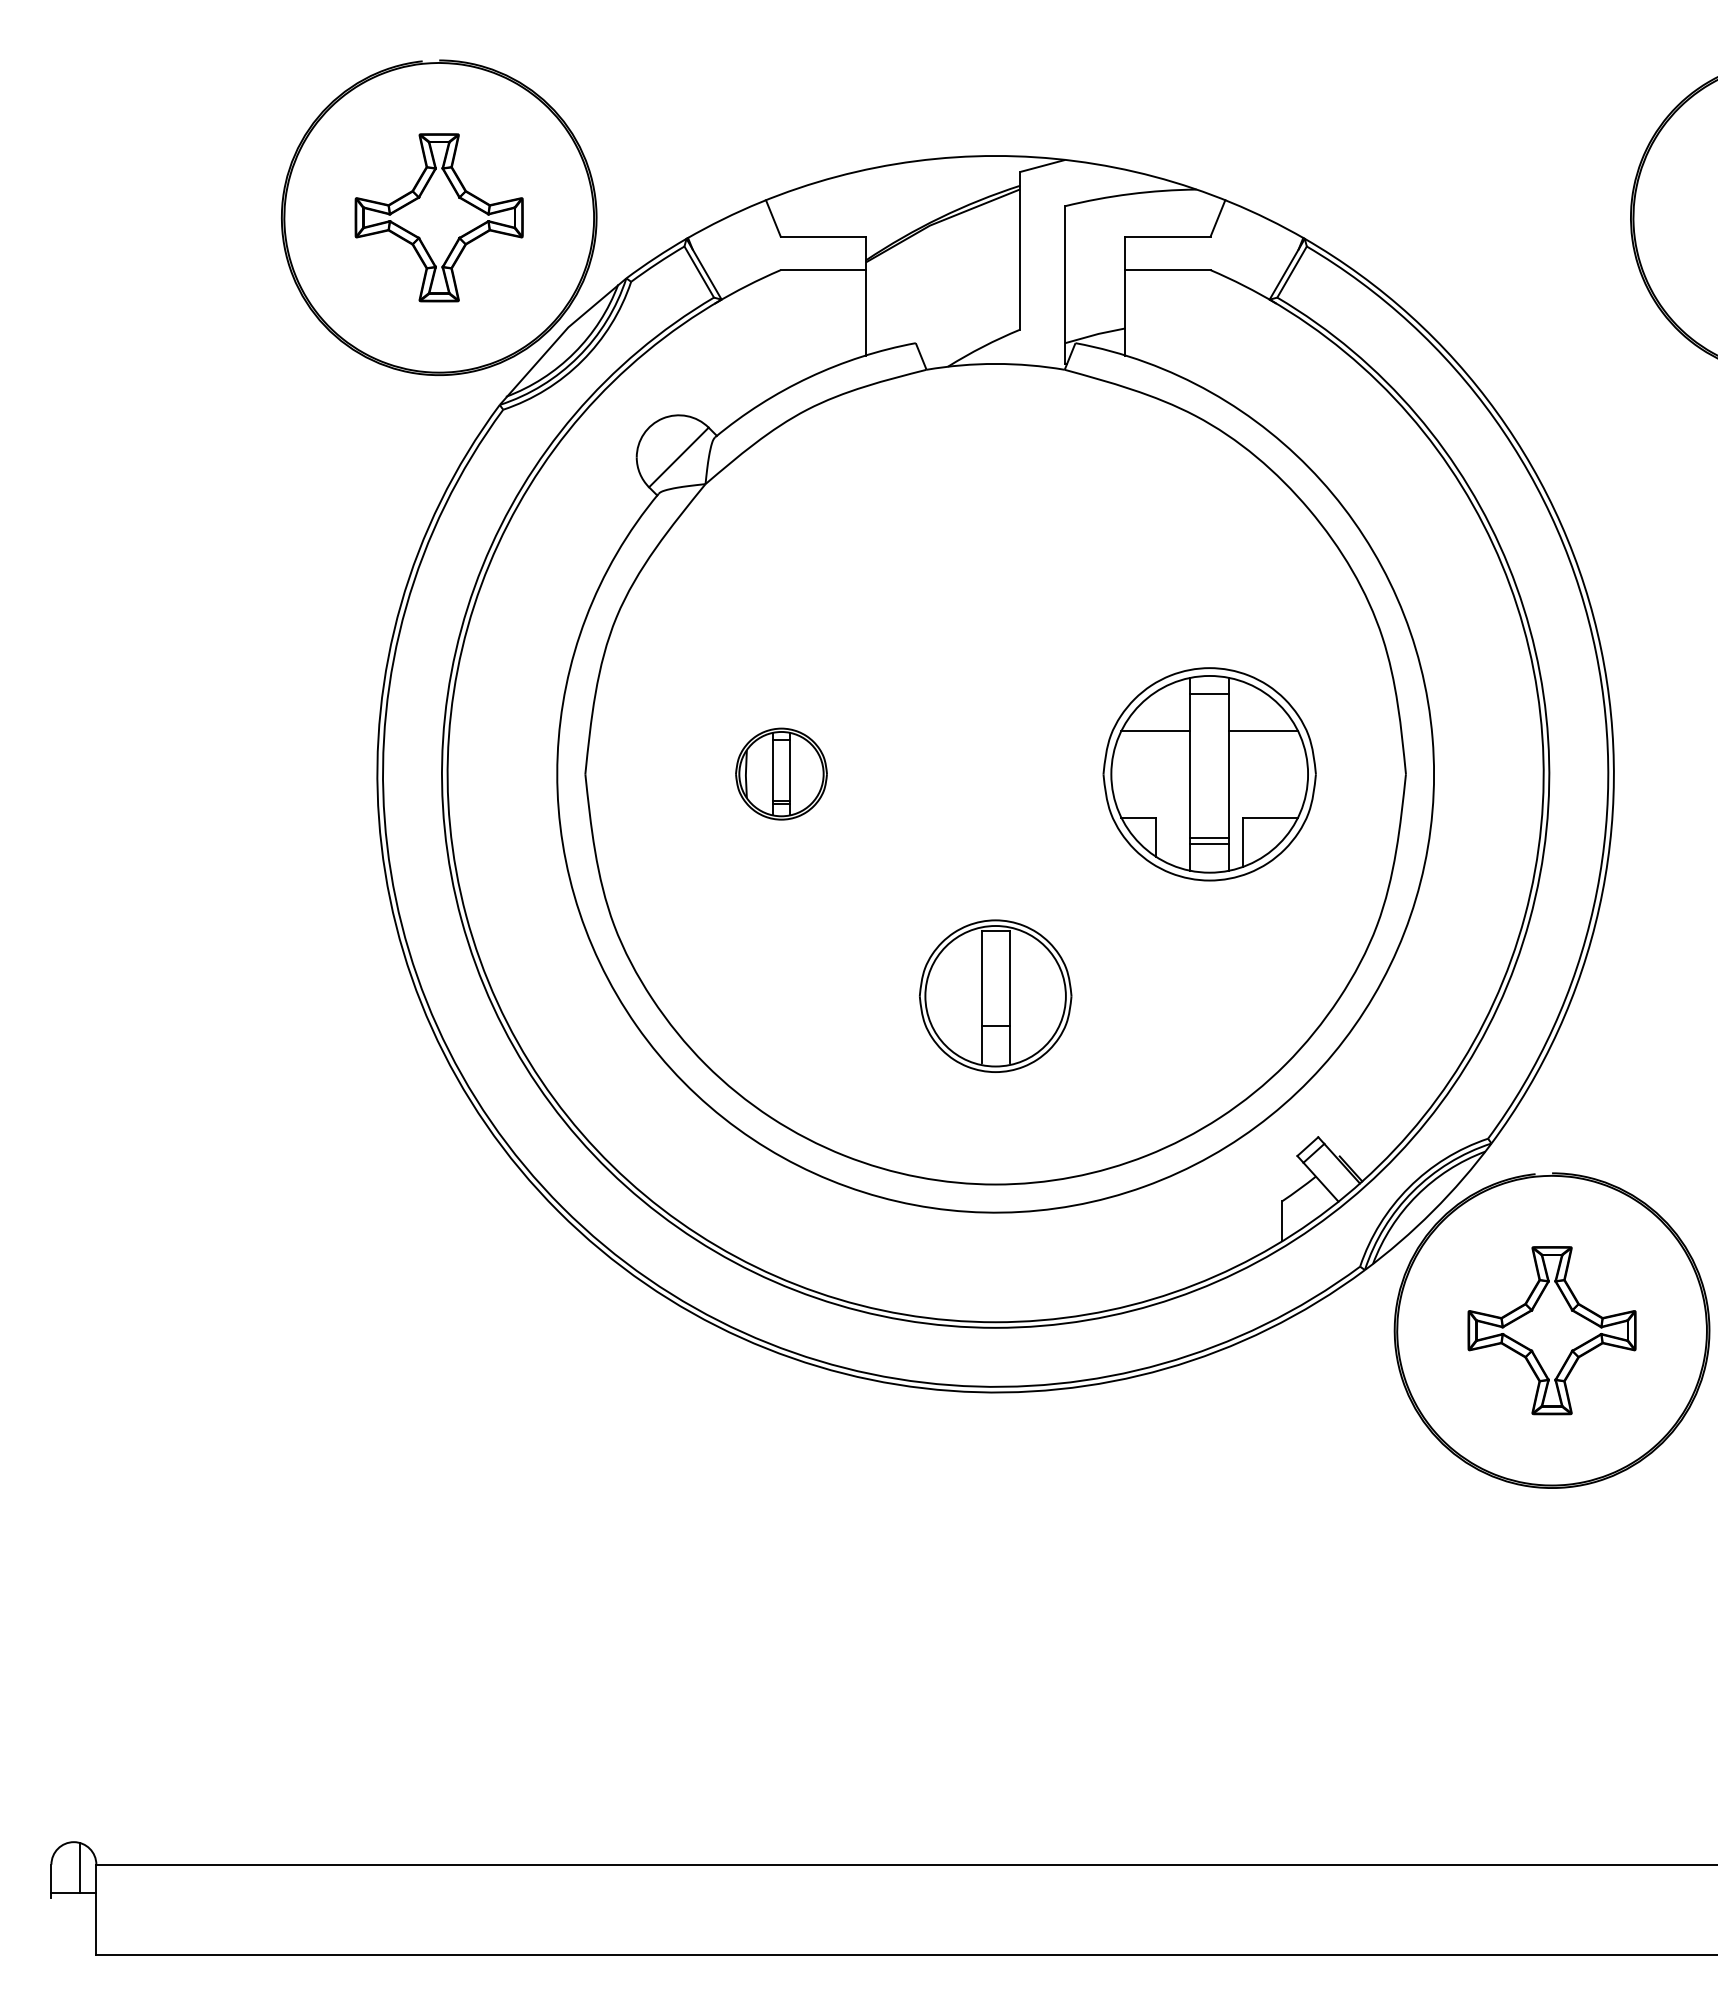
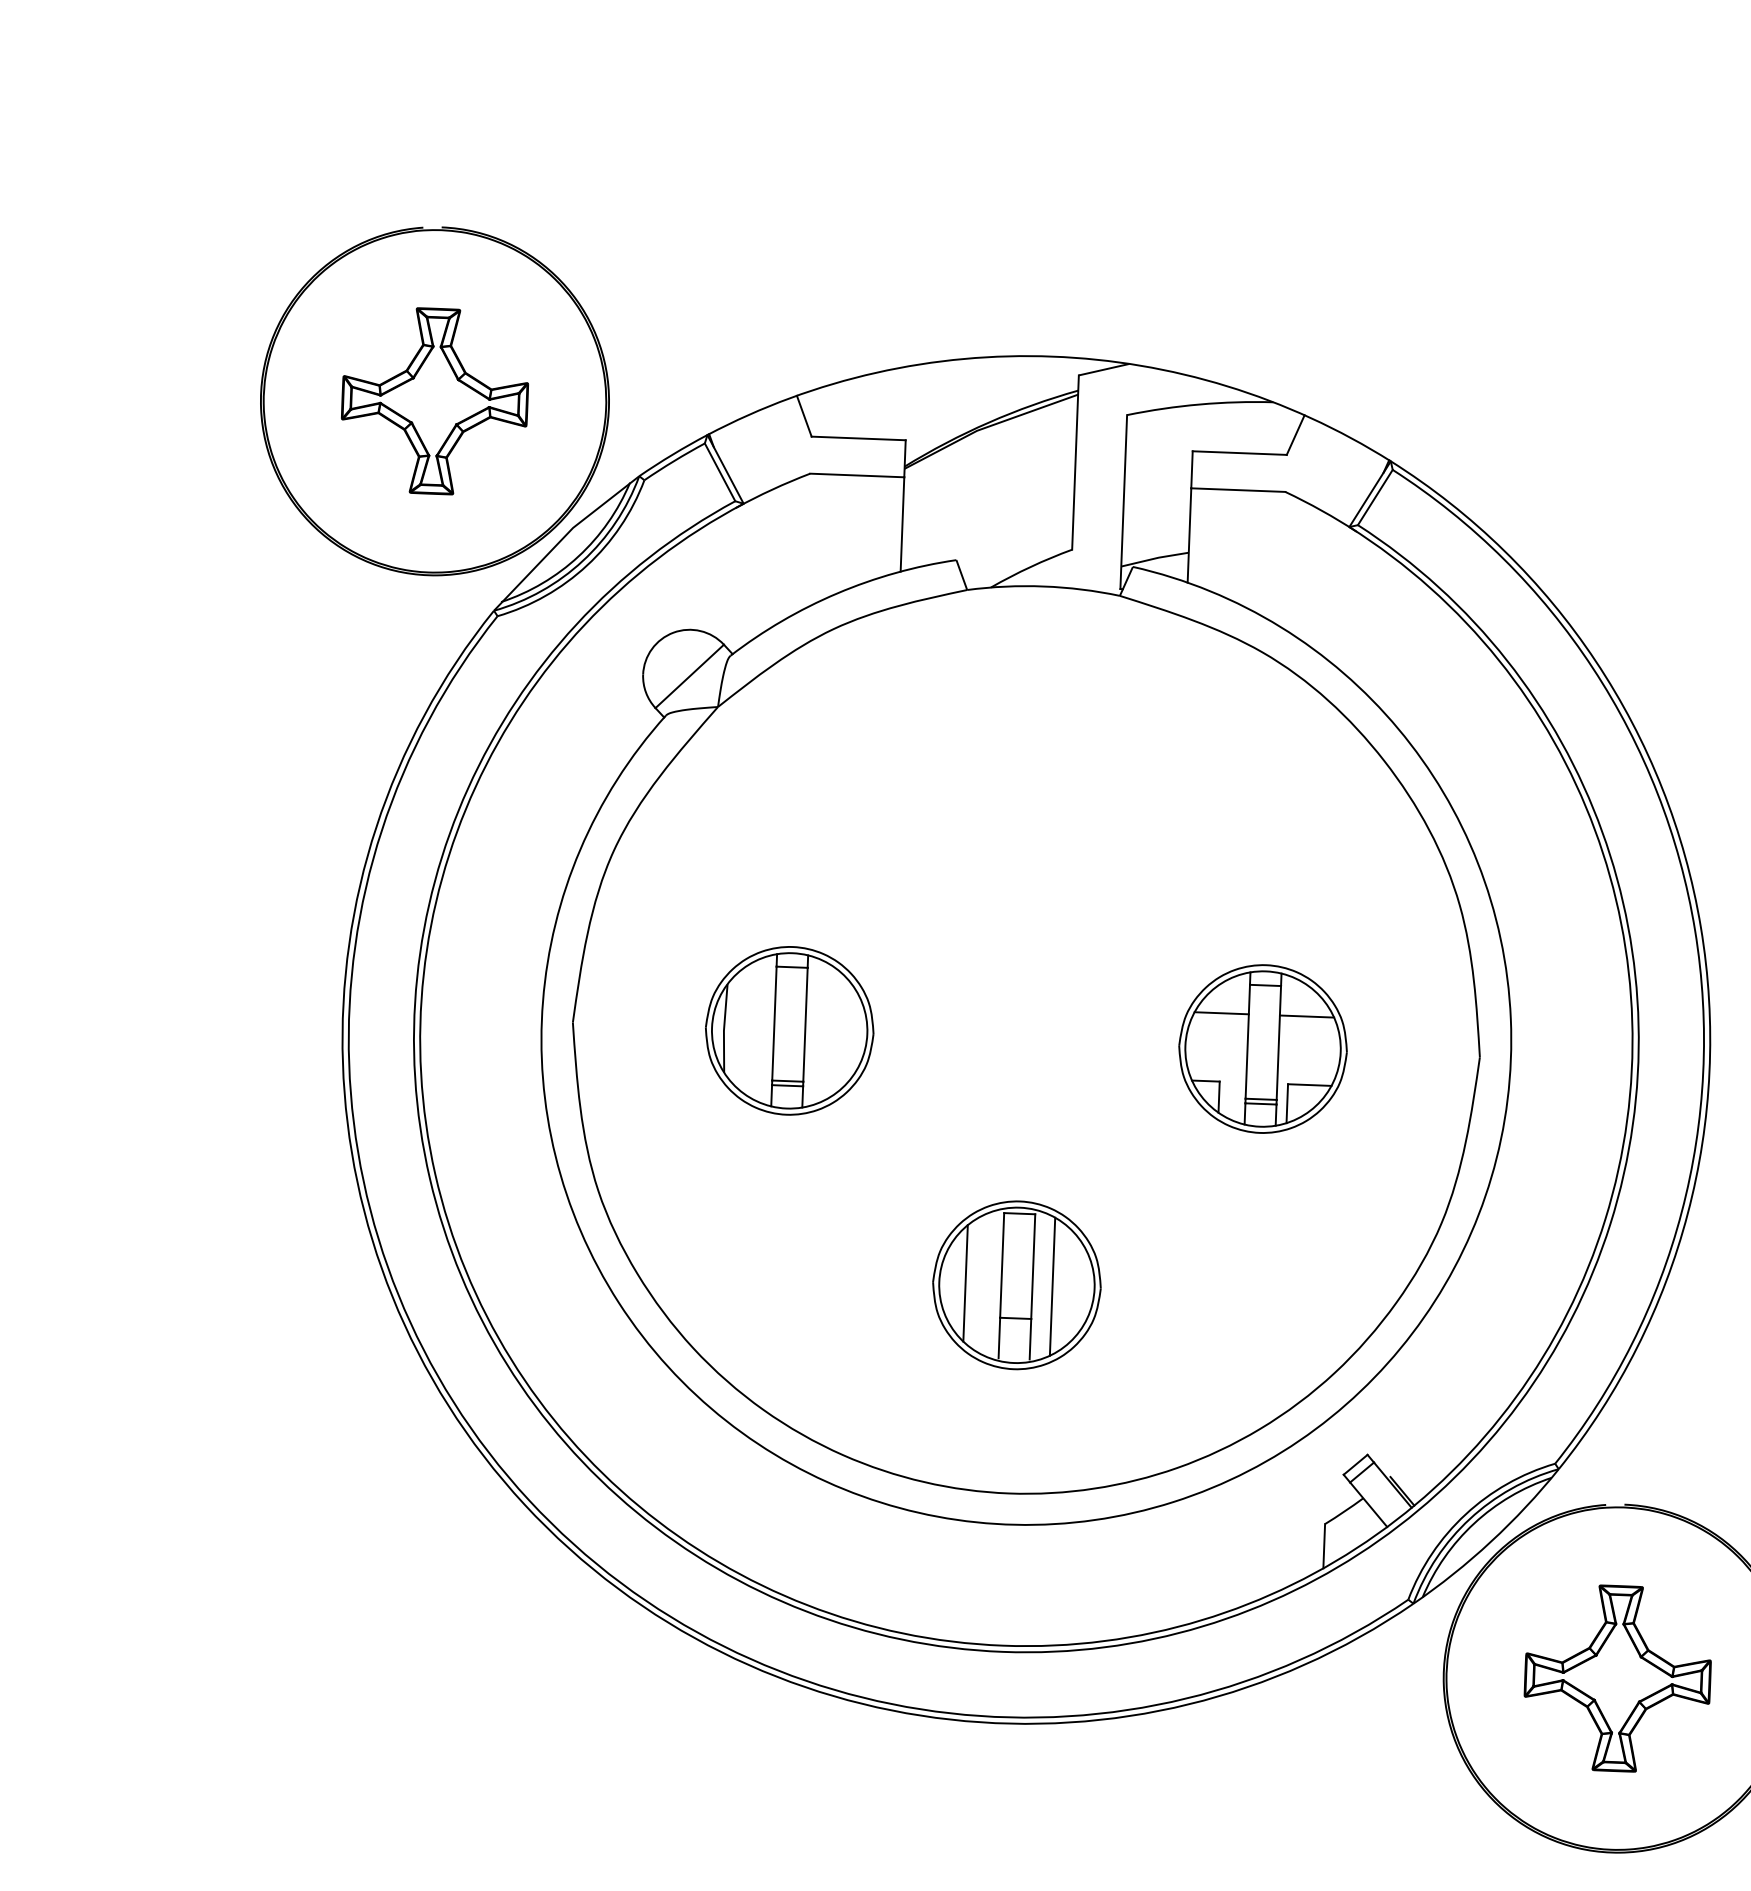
part: (781, 773) -> (789, 1030), size x1.67
part: (1209, 773) -> (1262, 1048), size x0.71
line: (949, 995) -> (965, 1282), added
line: (1027, 995) -> (1052, 1285), added

